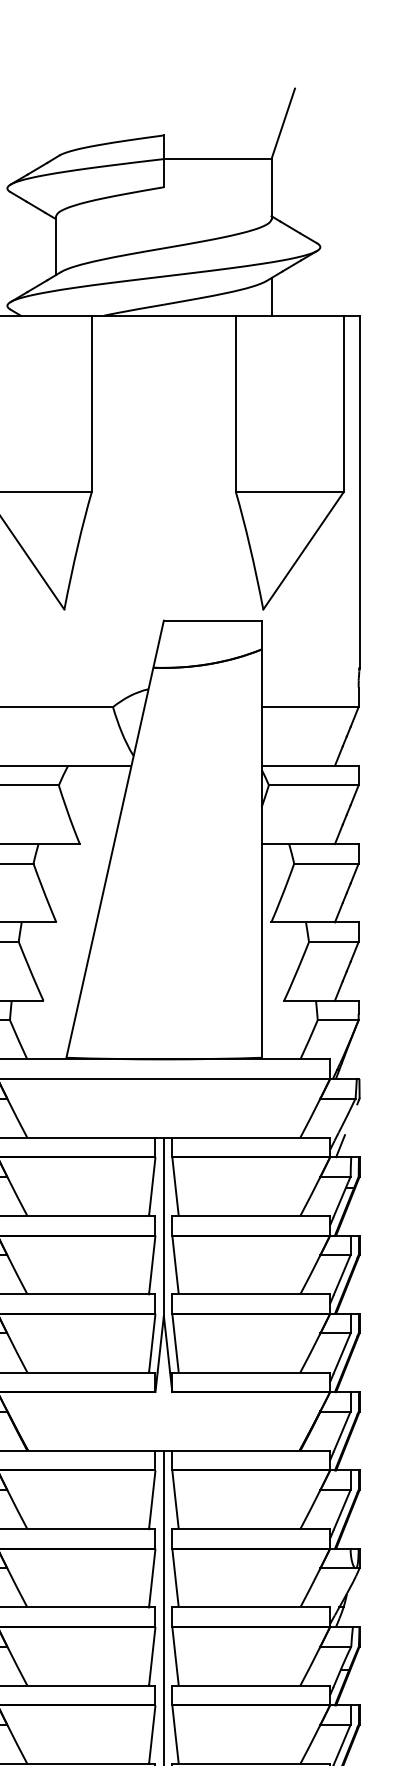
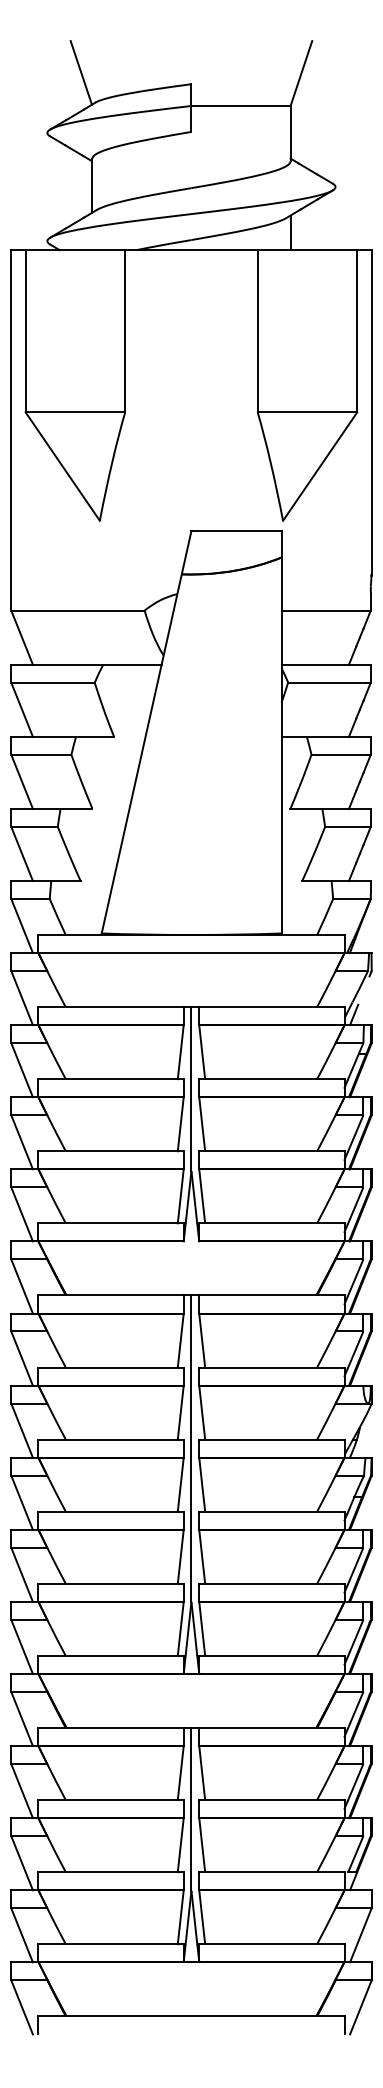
line: (43, 122) -> (80, 72), added

